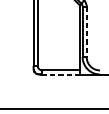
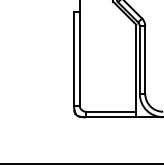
line: (86, 32) -> (145, 60), dashed -> solid
line: (60, 74) -> (110, 117), dashed -> solid

